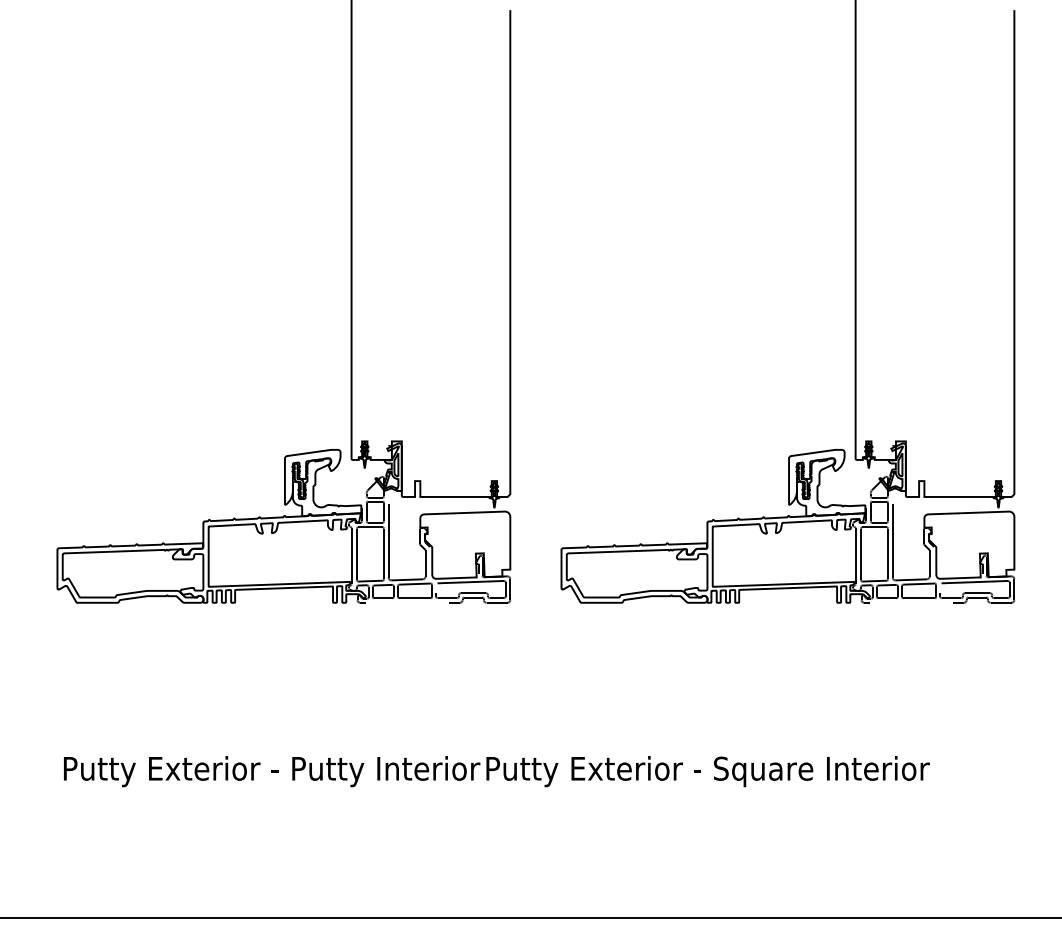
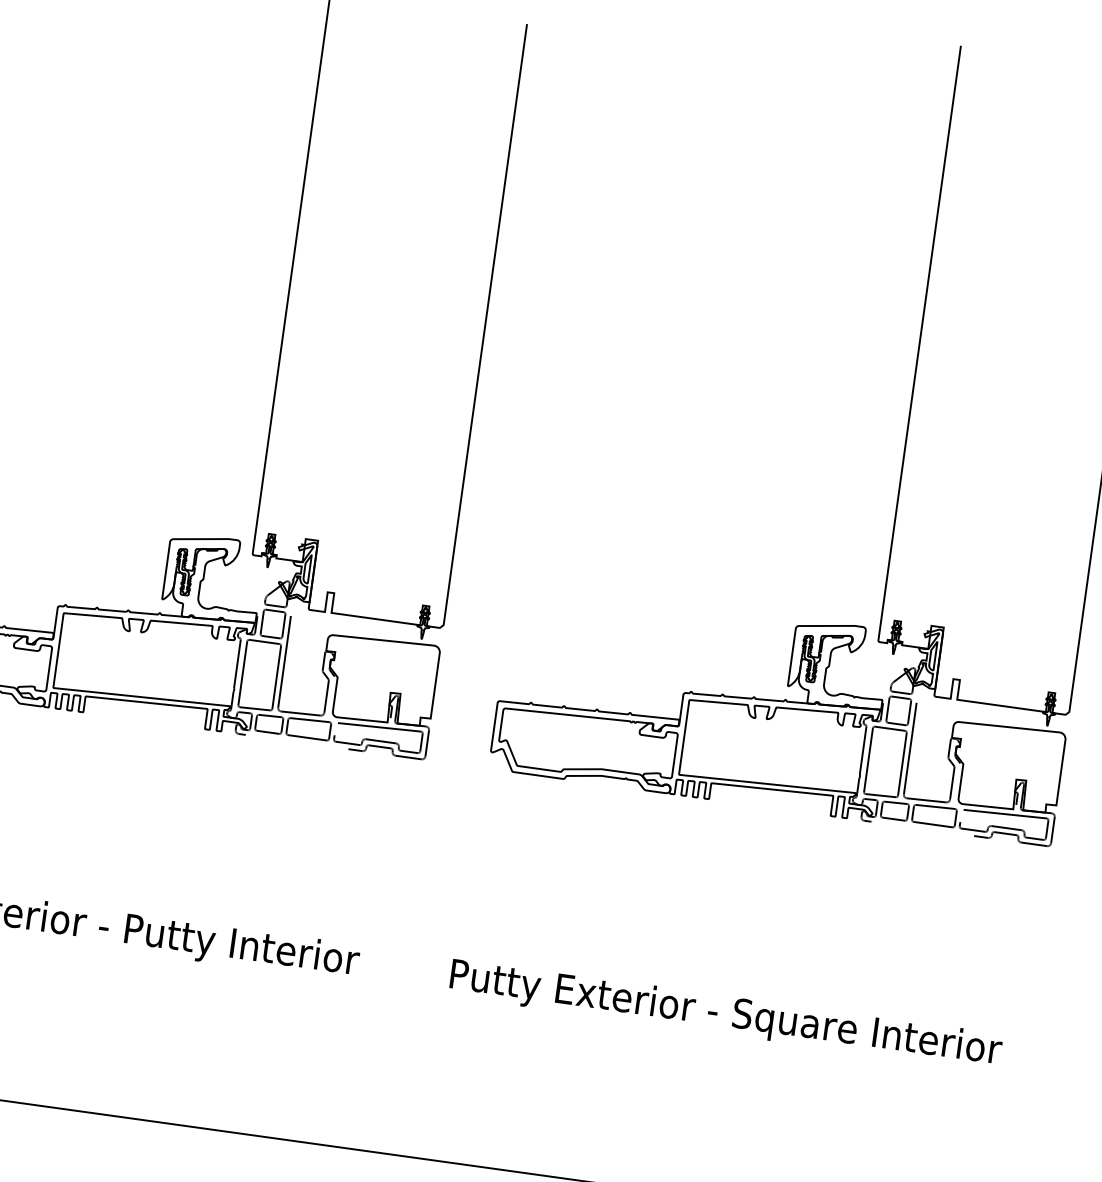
text: (707, 771) -> (725, 1014), moved

